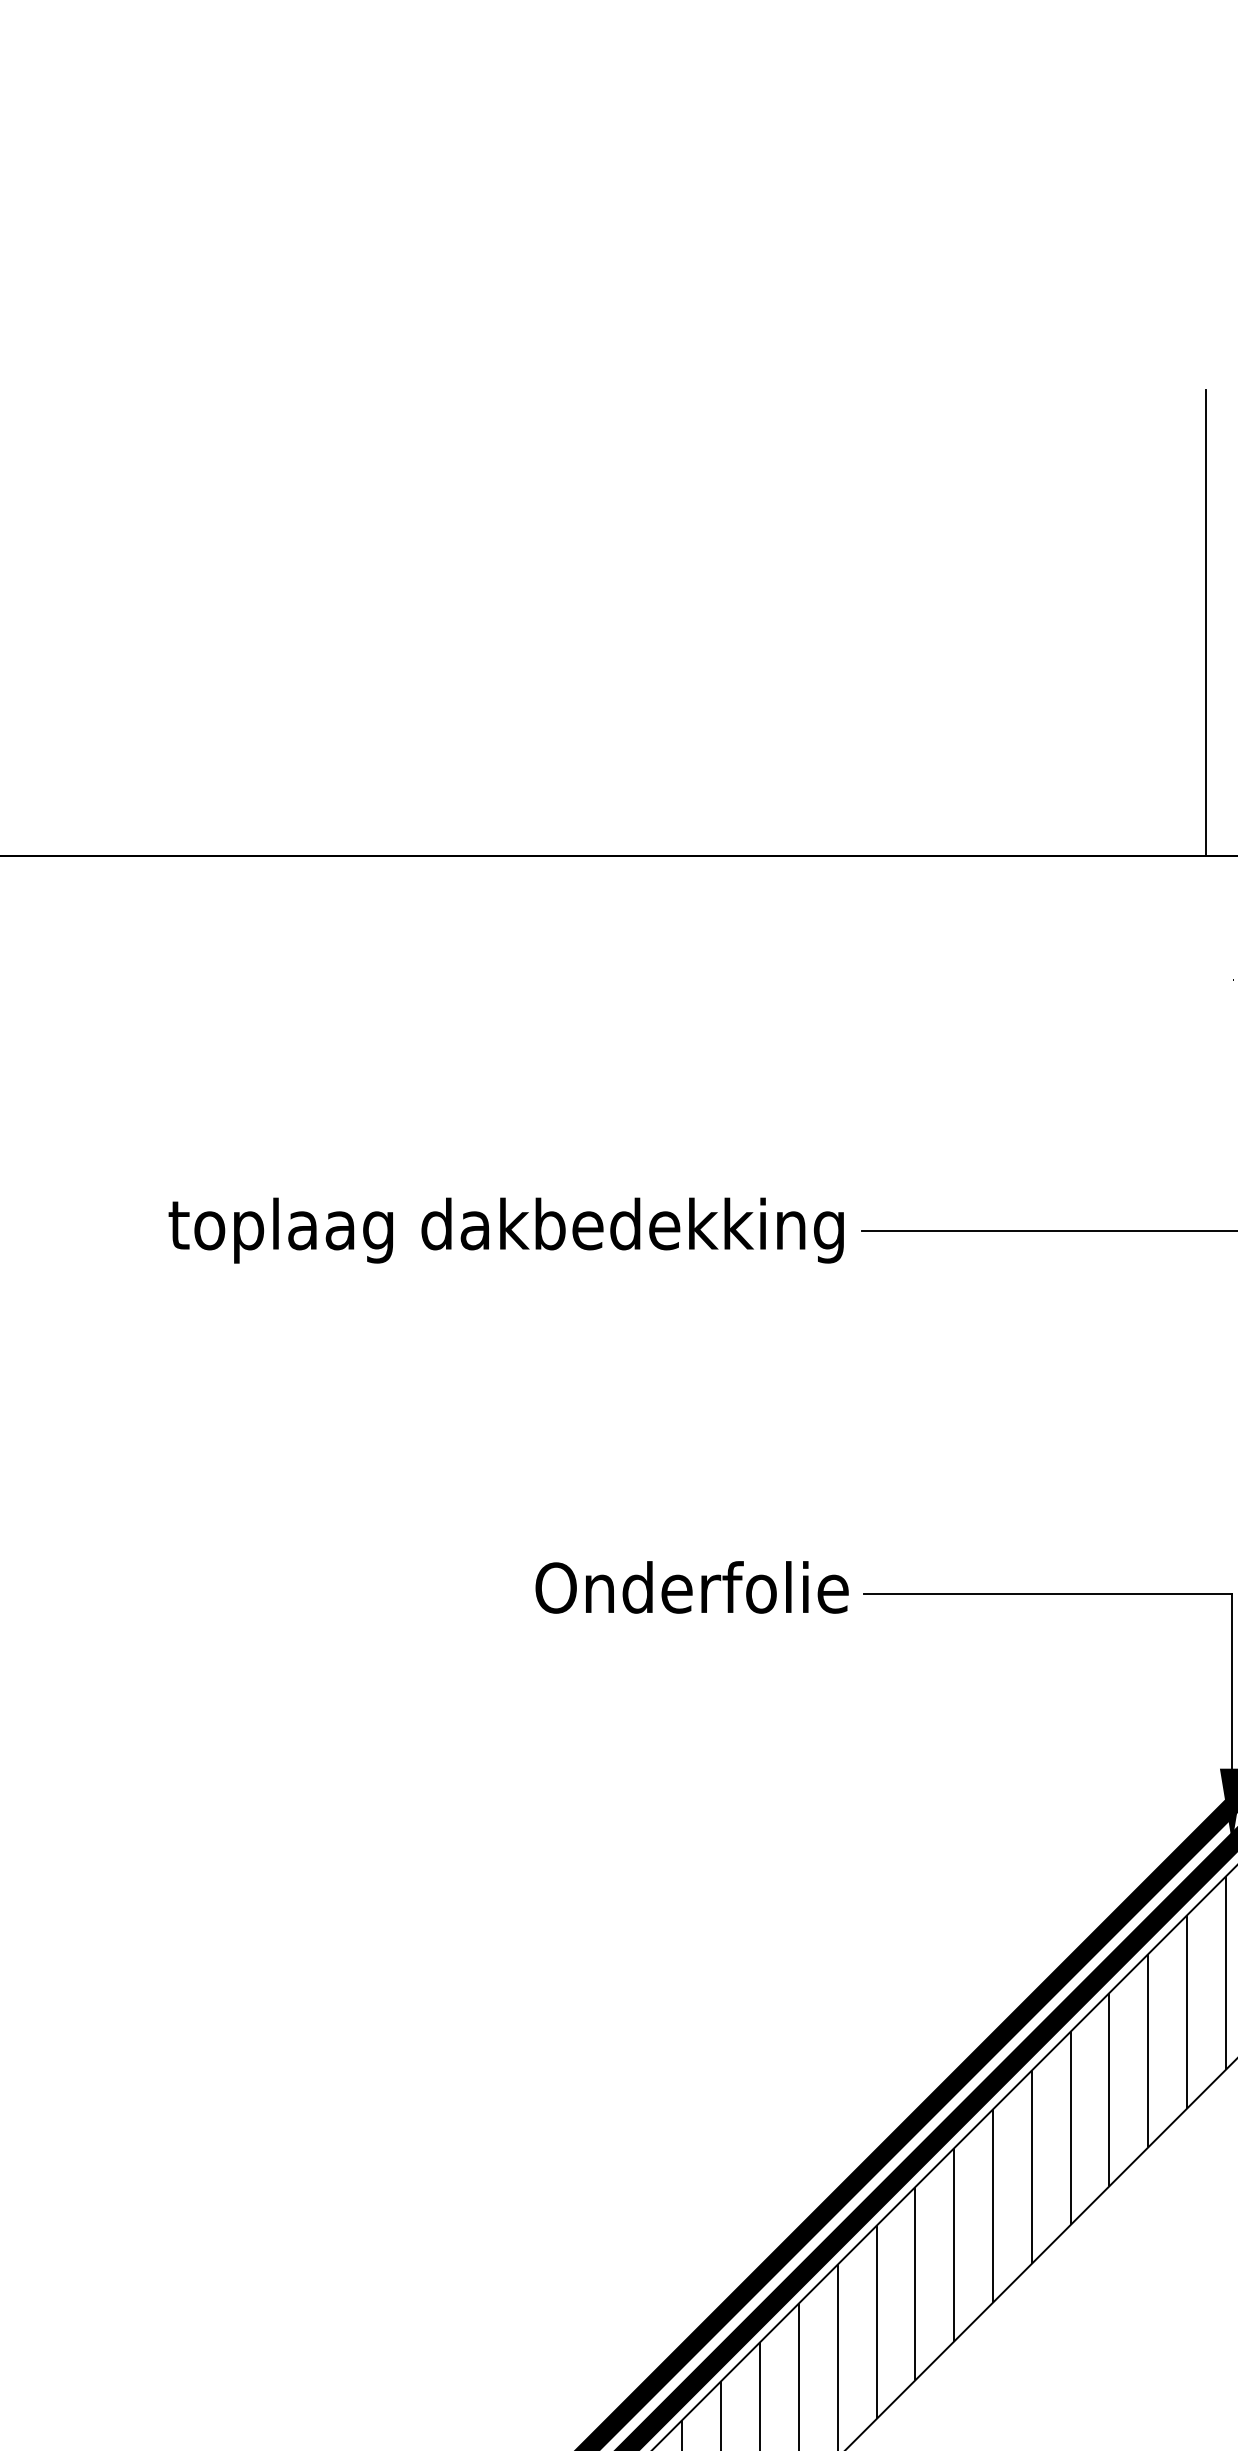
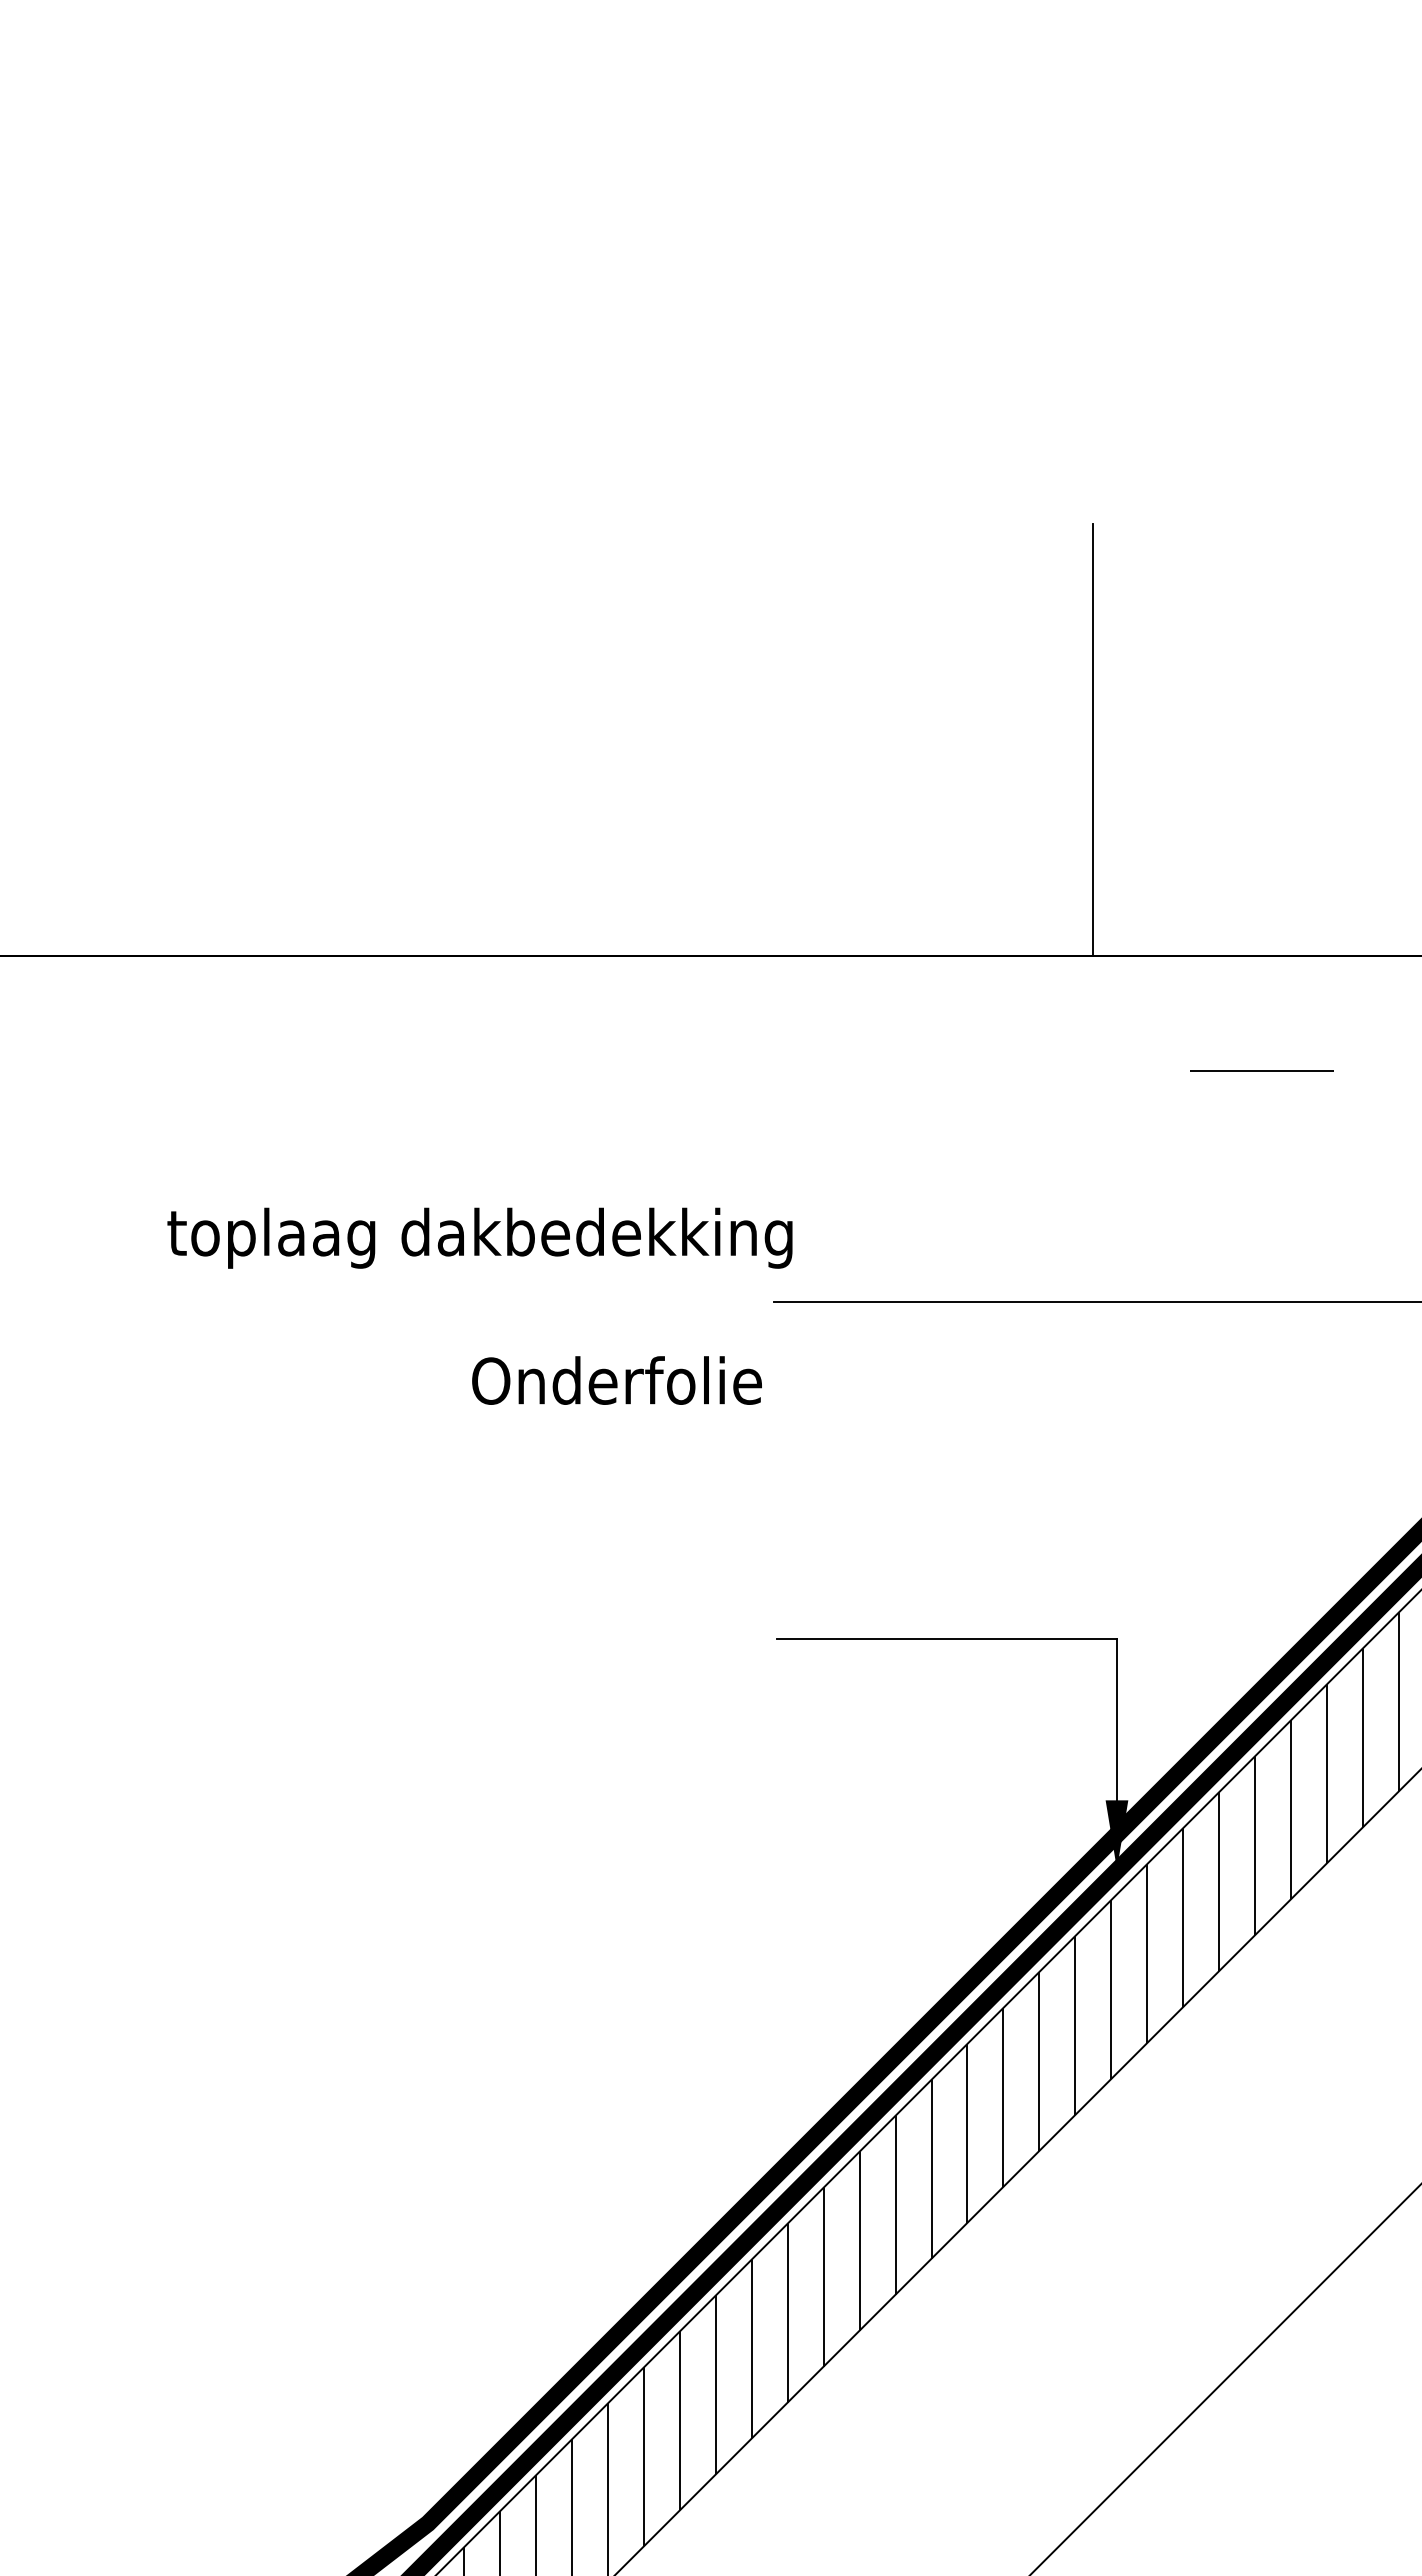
text: (505, 1229) -> (479, 1237), moved
text: (691, 1587) -> (616, 1380), moved

